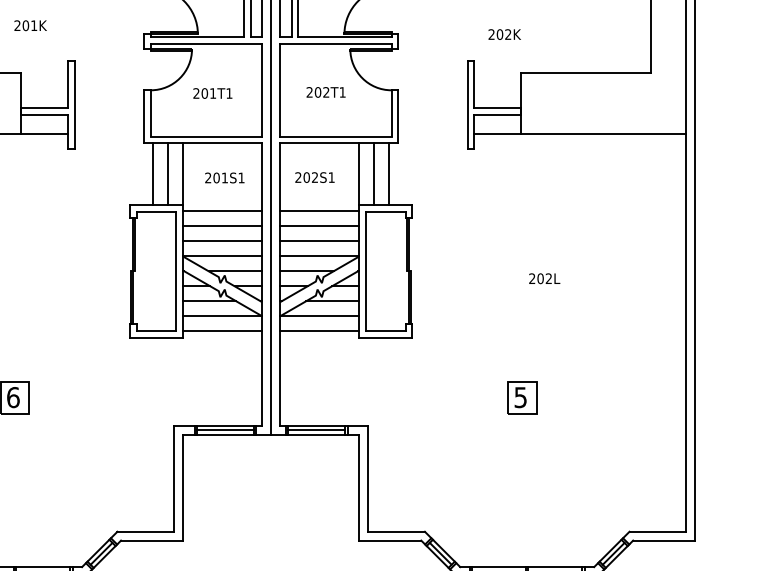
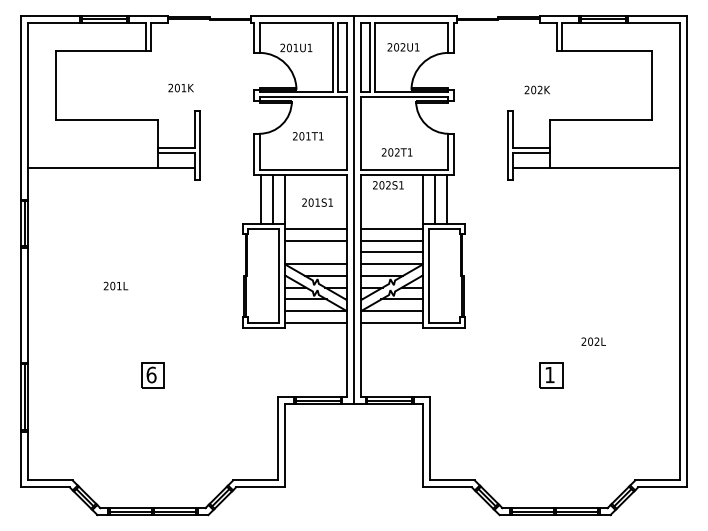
text: (29, 24) -> (180, 87), moved
text: (325, 92) -> (396, 152), moved
text: (315, 177) -> (388, 185), moved
line: (222, 241) -> (315, 252), removed
text: (544, 278) -> (593, 341), moved
text: (520, 398) -> (549, 375), 5 -> 1

